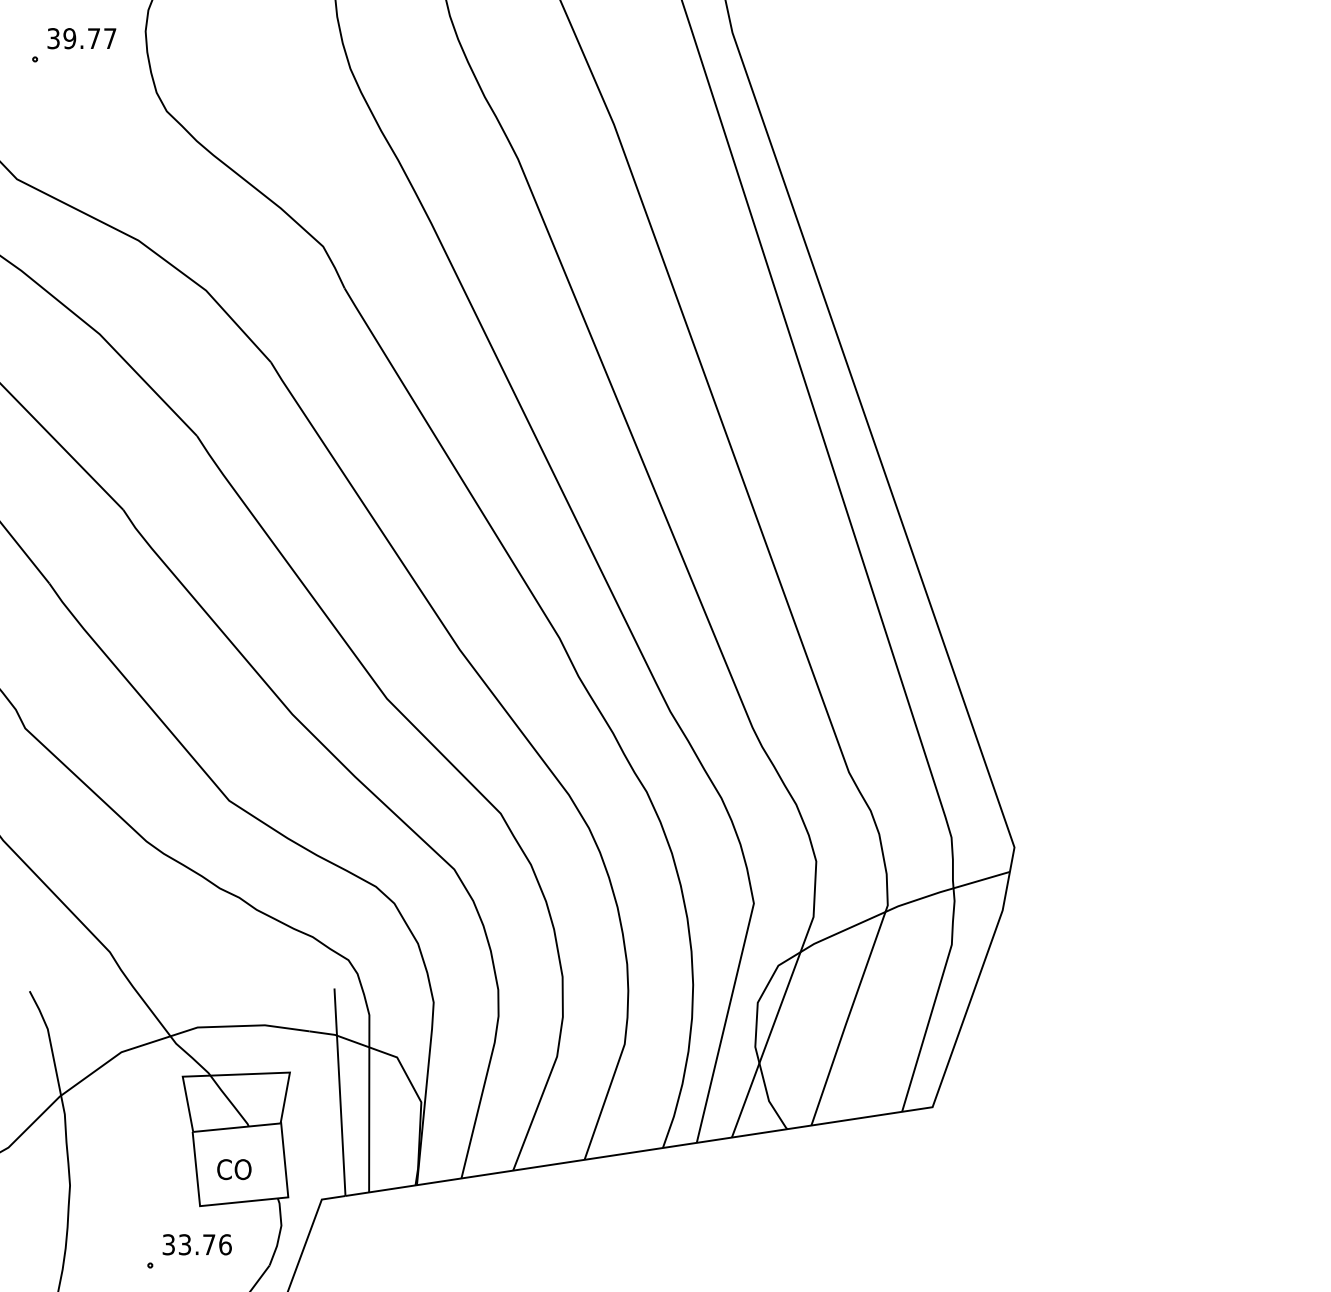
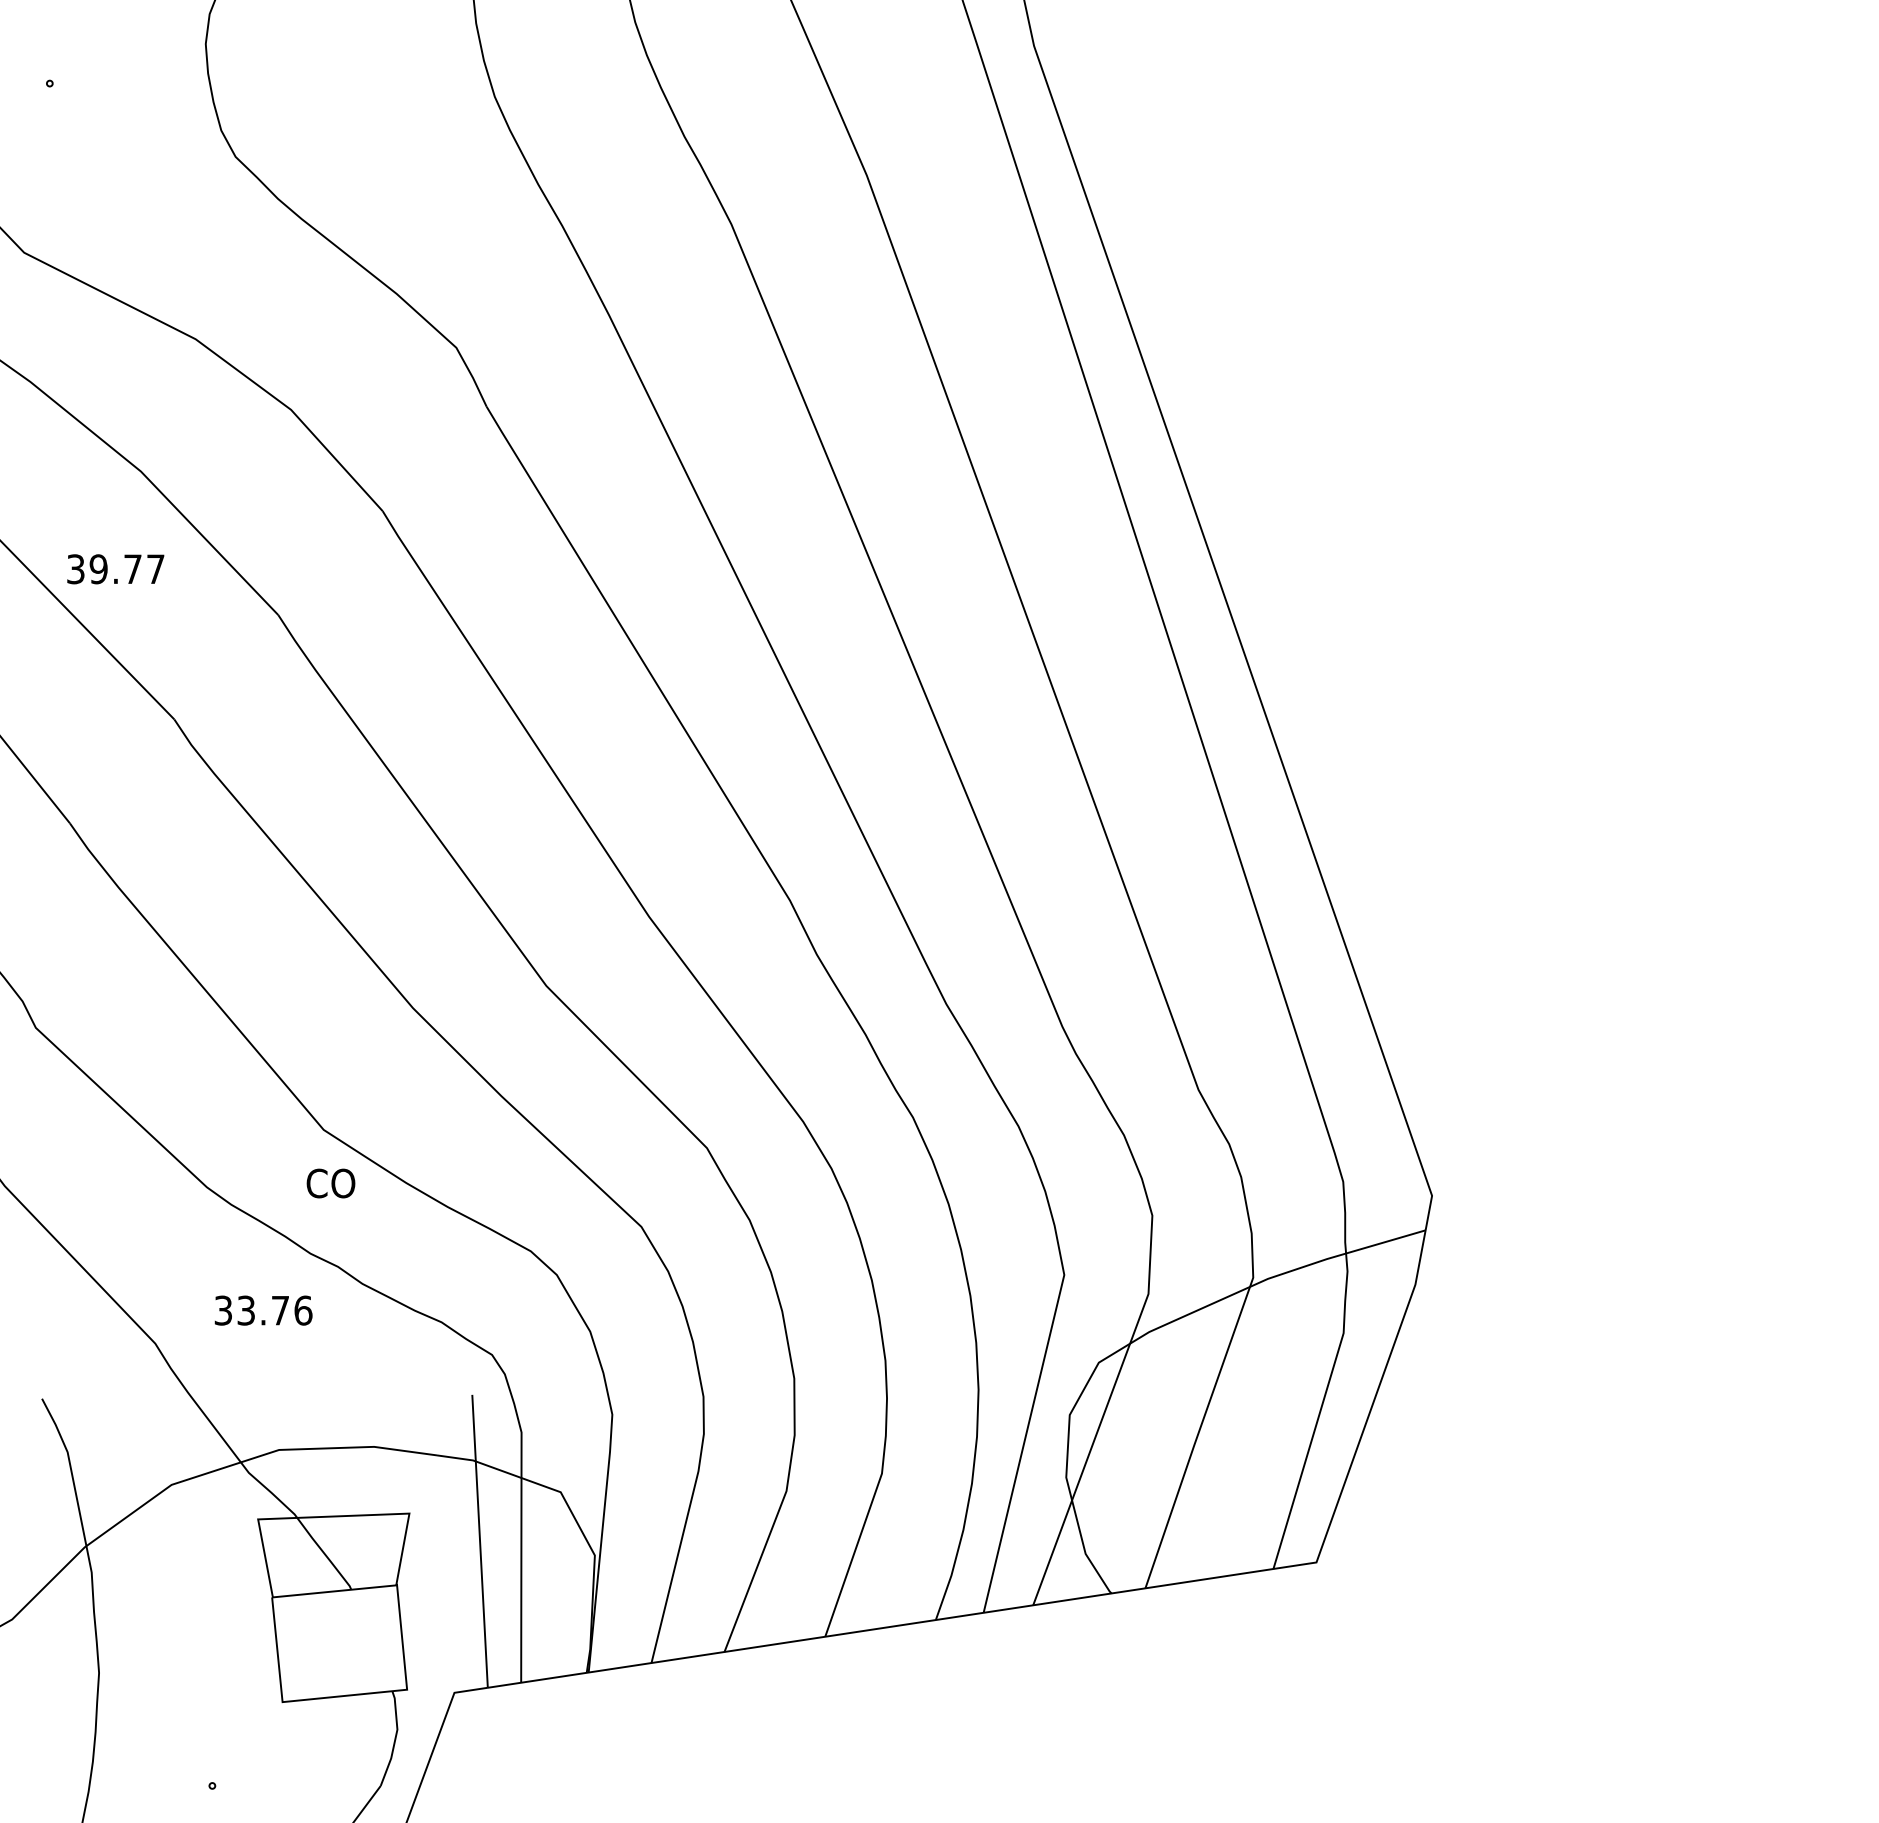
text: (81, 38) -> (115, 569), moved
text: (234, 1169) -> (330, 1183), moved
text: (197, 1244) -> (263, 1310), moved

